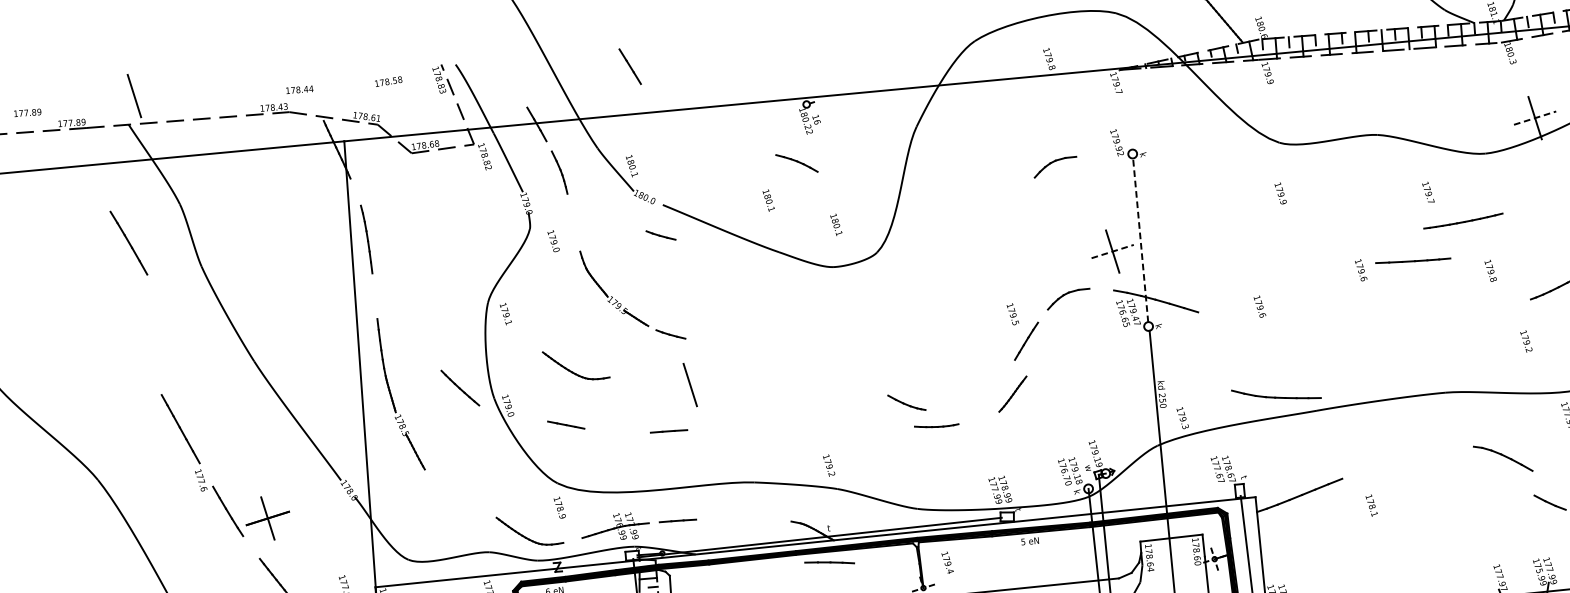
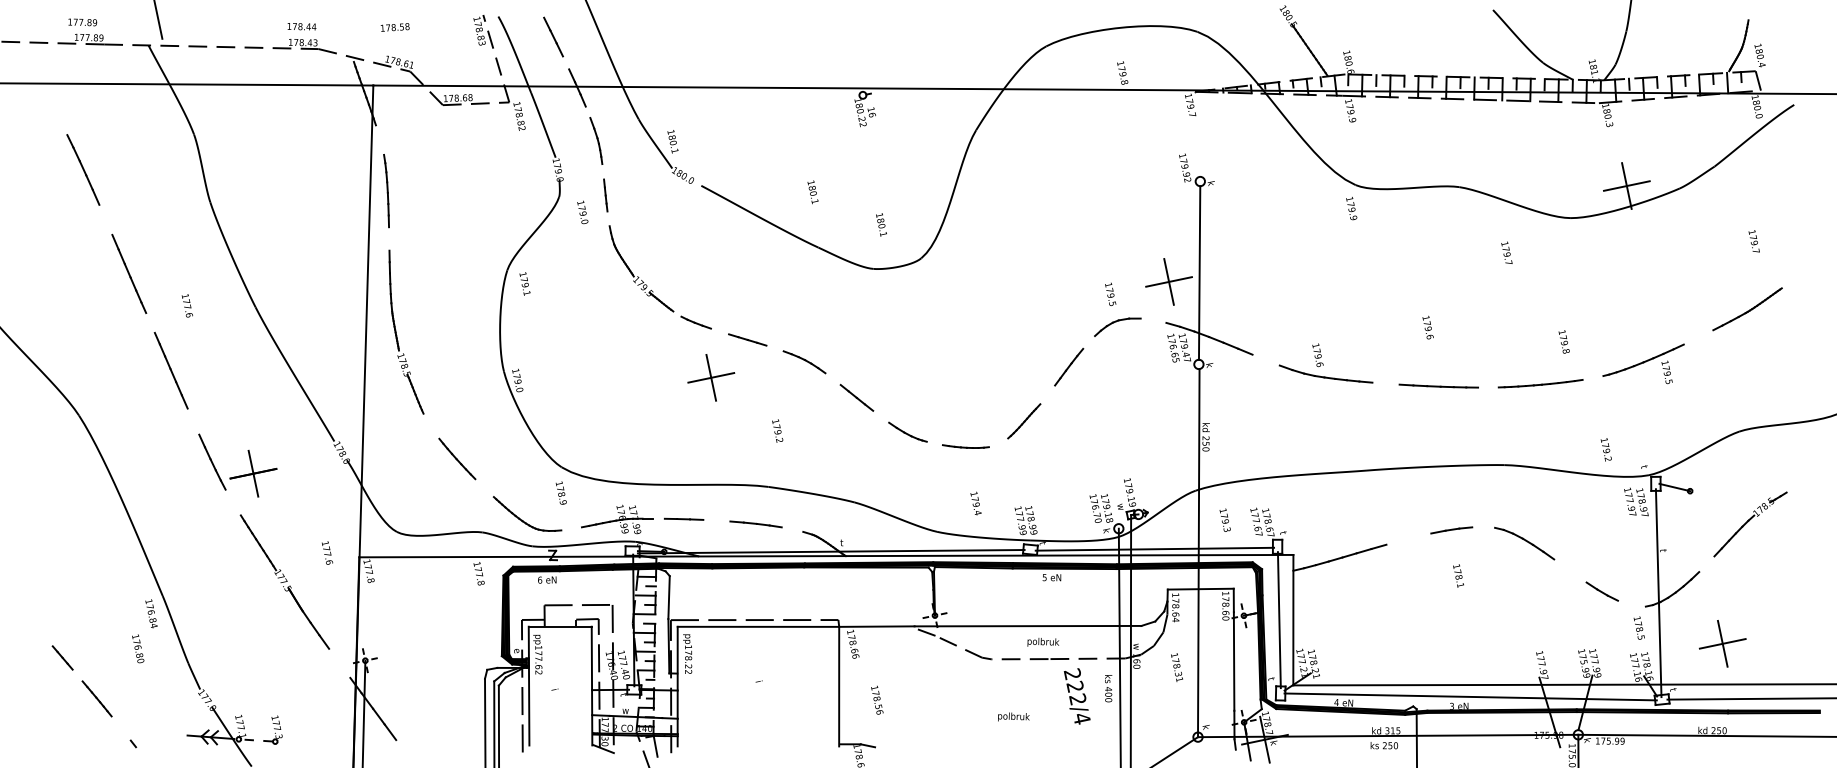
line: (630, 66) -> (553, 36), moved
text: (388, 81) -> (394, 27), moved
text: (299, 89) -> (301, 26), moved
text: (27, 112) -> (82, 22), moved
line: (1535, 117) -> (1627, 185), dashed -> solid
part: (796, 163) -> (804, 362), moved
part: (1055, 166) -> (1117, 186), removed
text: (1280, 193) -> (1351, 208), moved
line: (1463, 220) -> (1540, 383), moved
line: (573, 223) -> (605, 195), added
line: (660, 235) -> (695, 217), removed
line: (1140, 240) -> (1199, 273), dashed -> solid
line: (129, 242) -> (83, 169), moved
line: (1113, 251) -> (1169, 281), dashed -> solid
line: (1412, 260) -> (1438, 385), moved
text: (1012, 313) -> (1110, 293), moved
line: (132, 341) -> (129, 273), added
text: (1525, 341) -> (1605, 449), moved
part: (572, 370) -> (588, 350), removed
line: (690, 384) -> (711, 377), added
line: (460, 387) -> (457, 458), moved
line: (829, 389) -> (856, 397), added
part: (1275, 393) -> (1325, 373), moved
line: (1013, 394) -> (1024, 421), moved
part: (392, 398) -> (397, 335), moved
part: (906, 402) -> (907, 431), moved
text: (1182, 417) -> (1224, 519), moved
line: (565, 424) -> (747, 339), moved
line: (669, 430) -> (684, 423), removed
part: (1503, 458) -> (1524, 543), moved
line: (1402, 459) -> (1451, 530), added
text: (828, 465) -> (777, 430), moved
text: (200, 480) -> (186, 305), moved
line: (1124, 504) -> (1154, 548), added
text: (1371, 505) -> (1458, 575), moved
text: (947, 562) -> (975, 503), moved
line: (829, 563) -> (755, 524), moved

